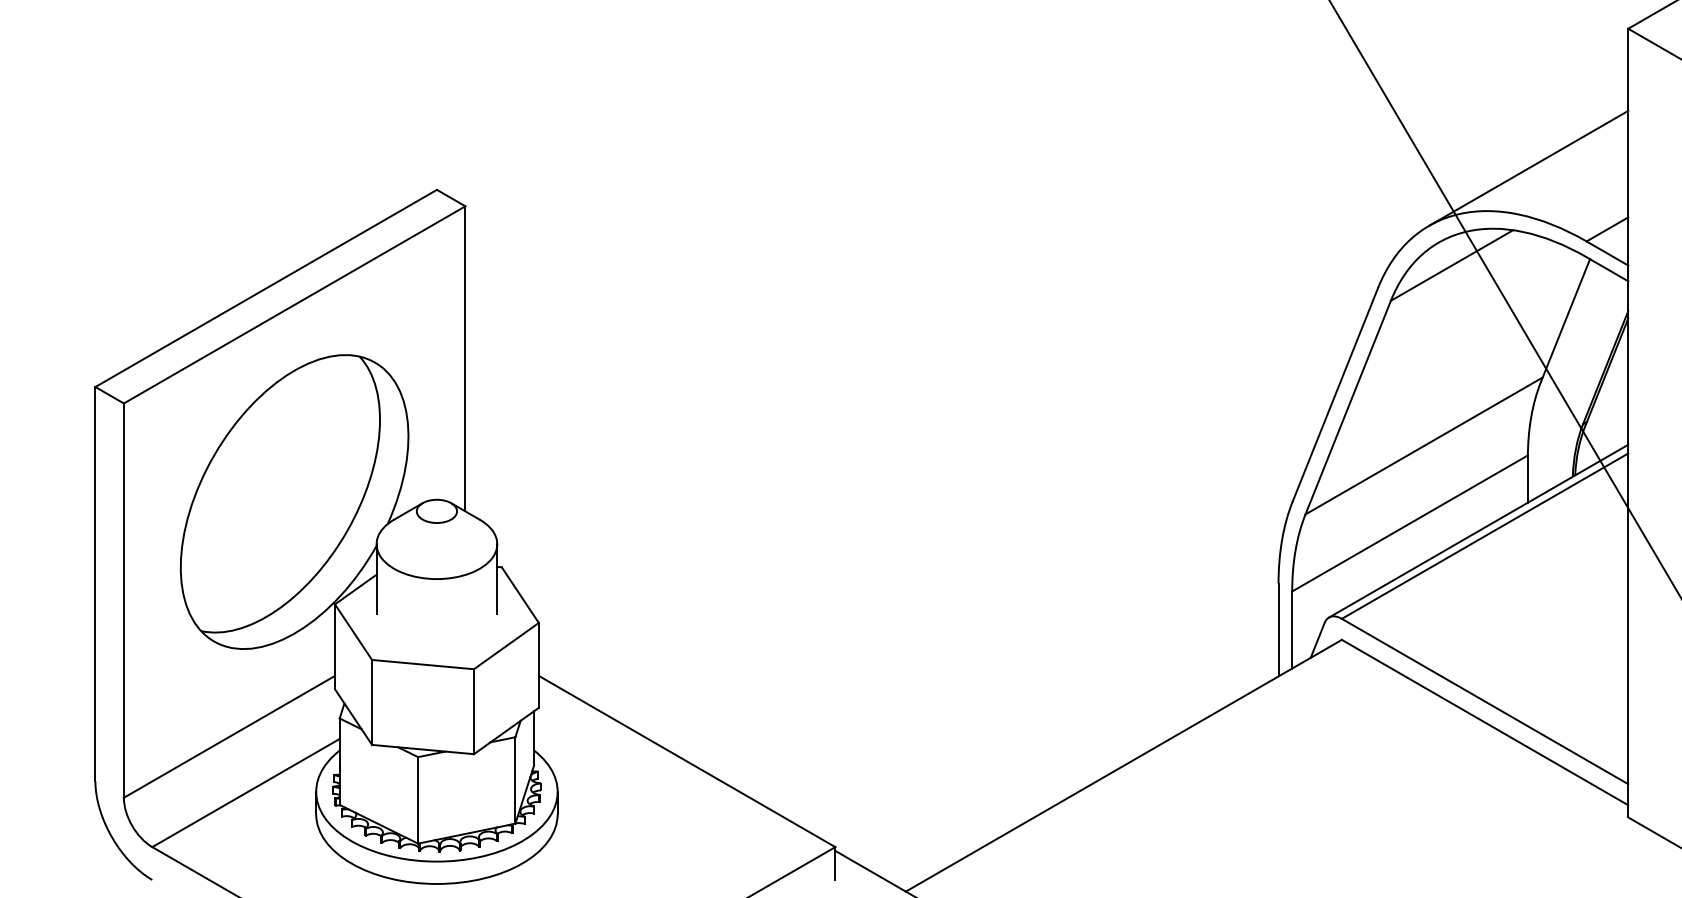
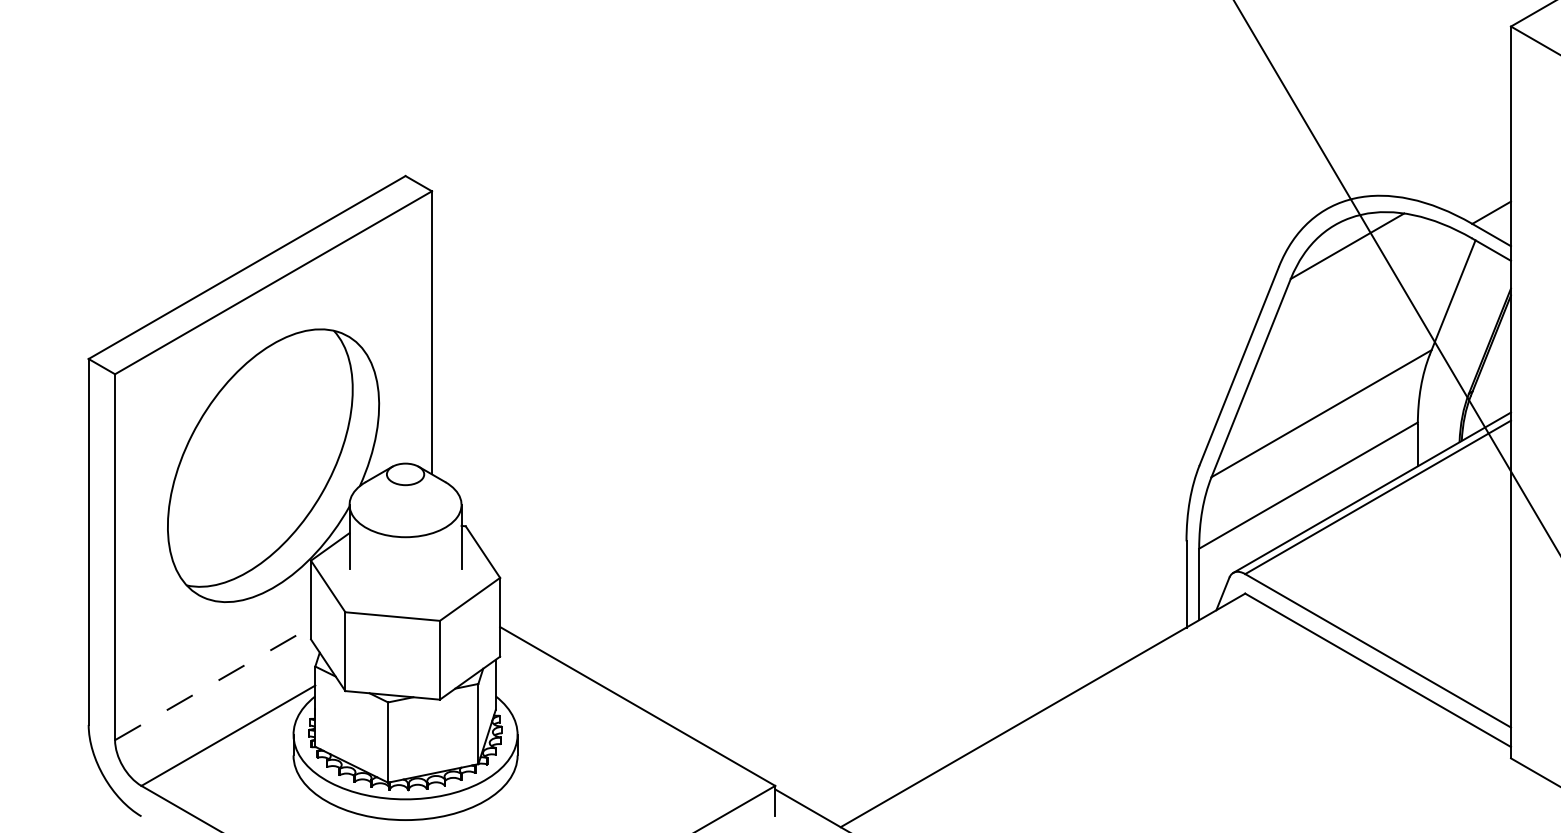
line: (1528, 167) -> (1418, 155), removed
line: (229, 736) -> (213, 683), solid -> dashed

